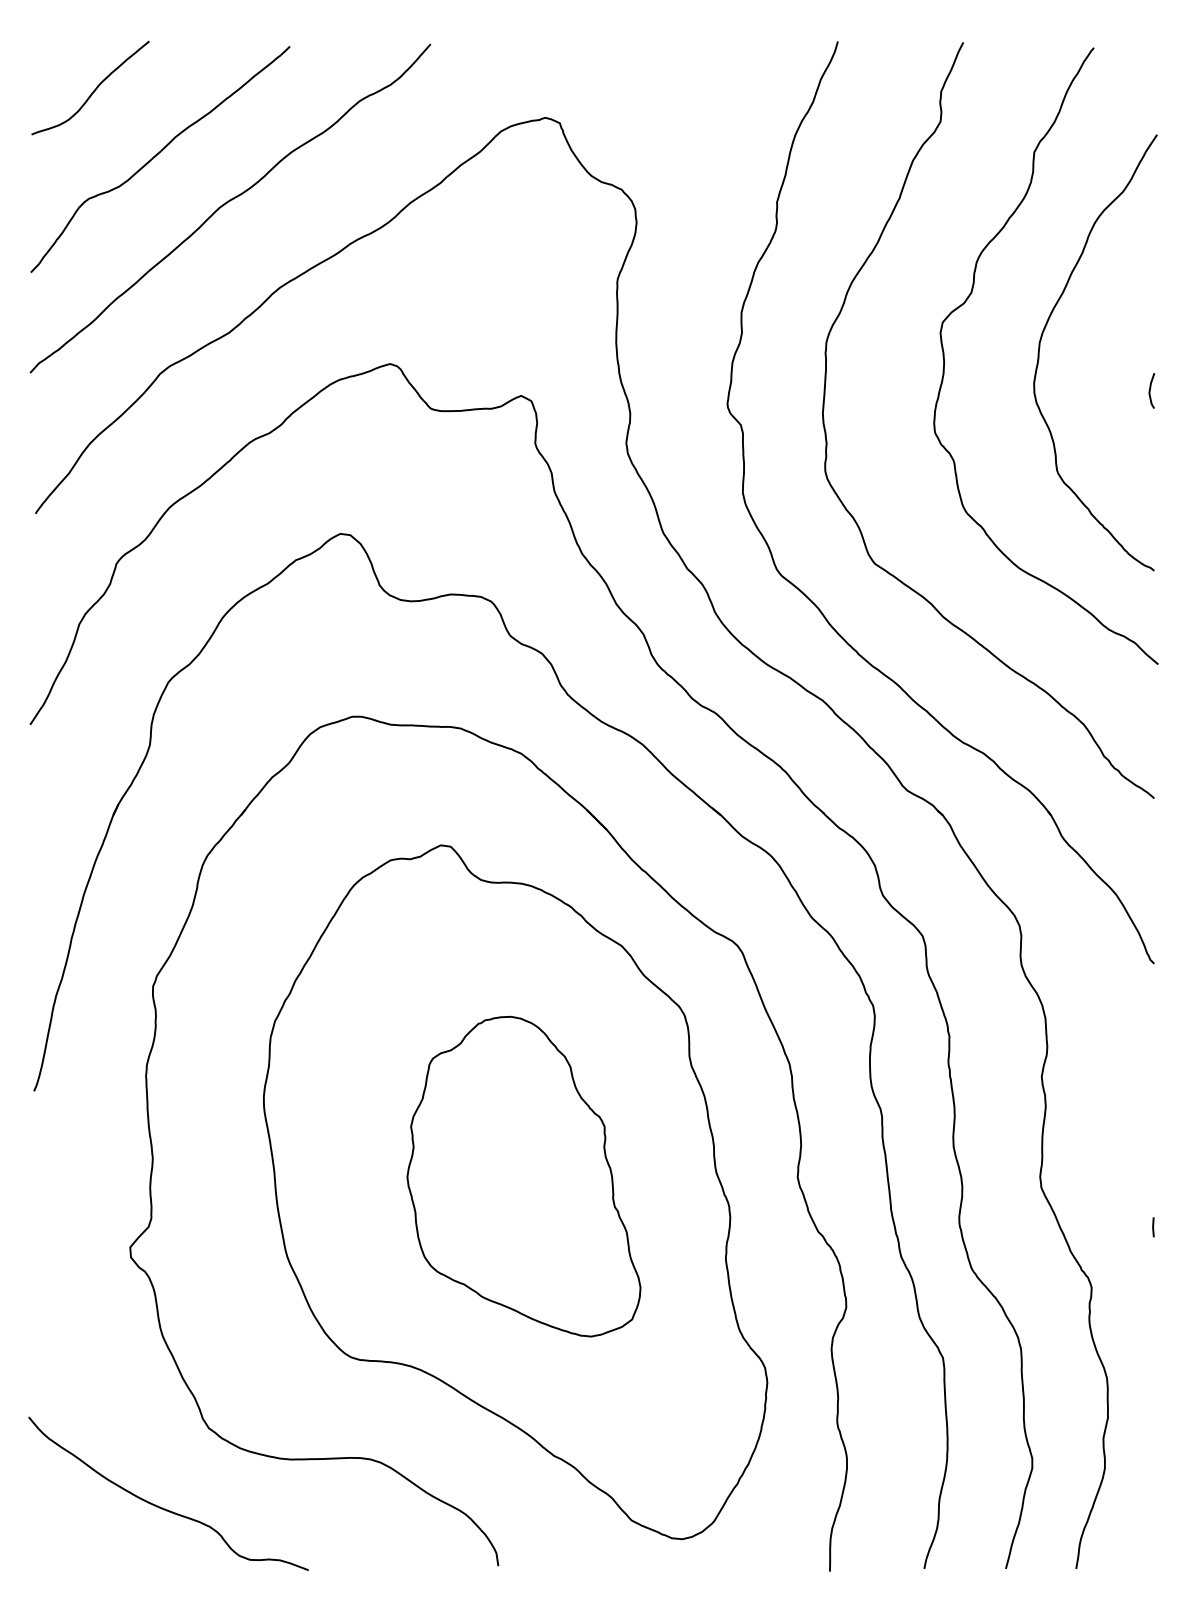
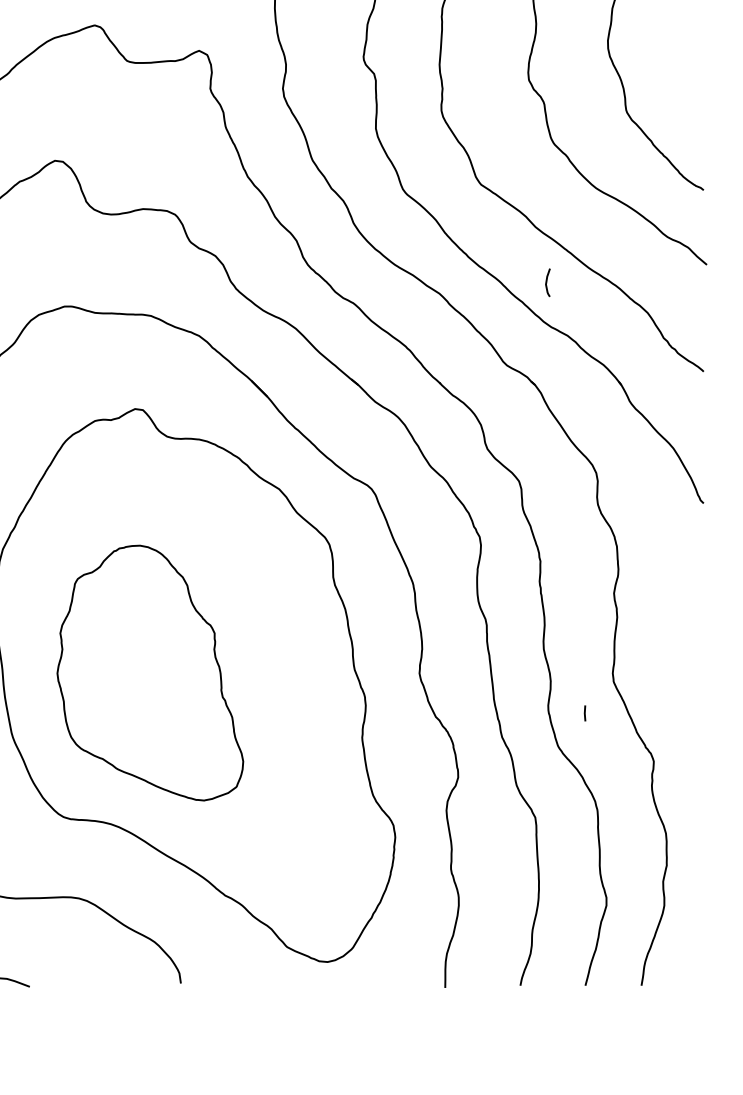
curve: (1150, 390) -> (546, 282), moved
part: (523, 1176) -> (149, 672), moved
line: (1153, 1227) -> (585, 713), moved

